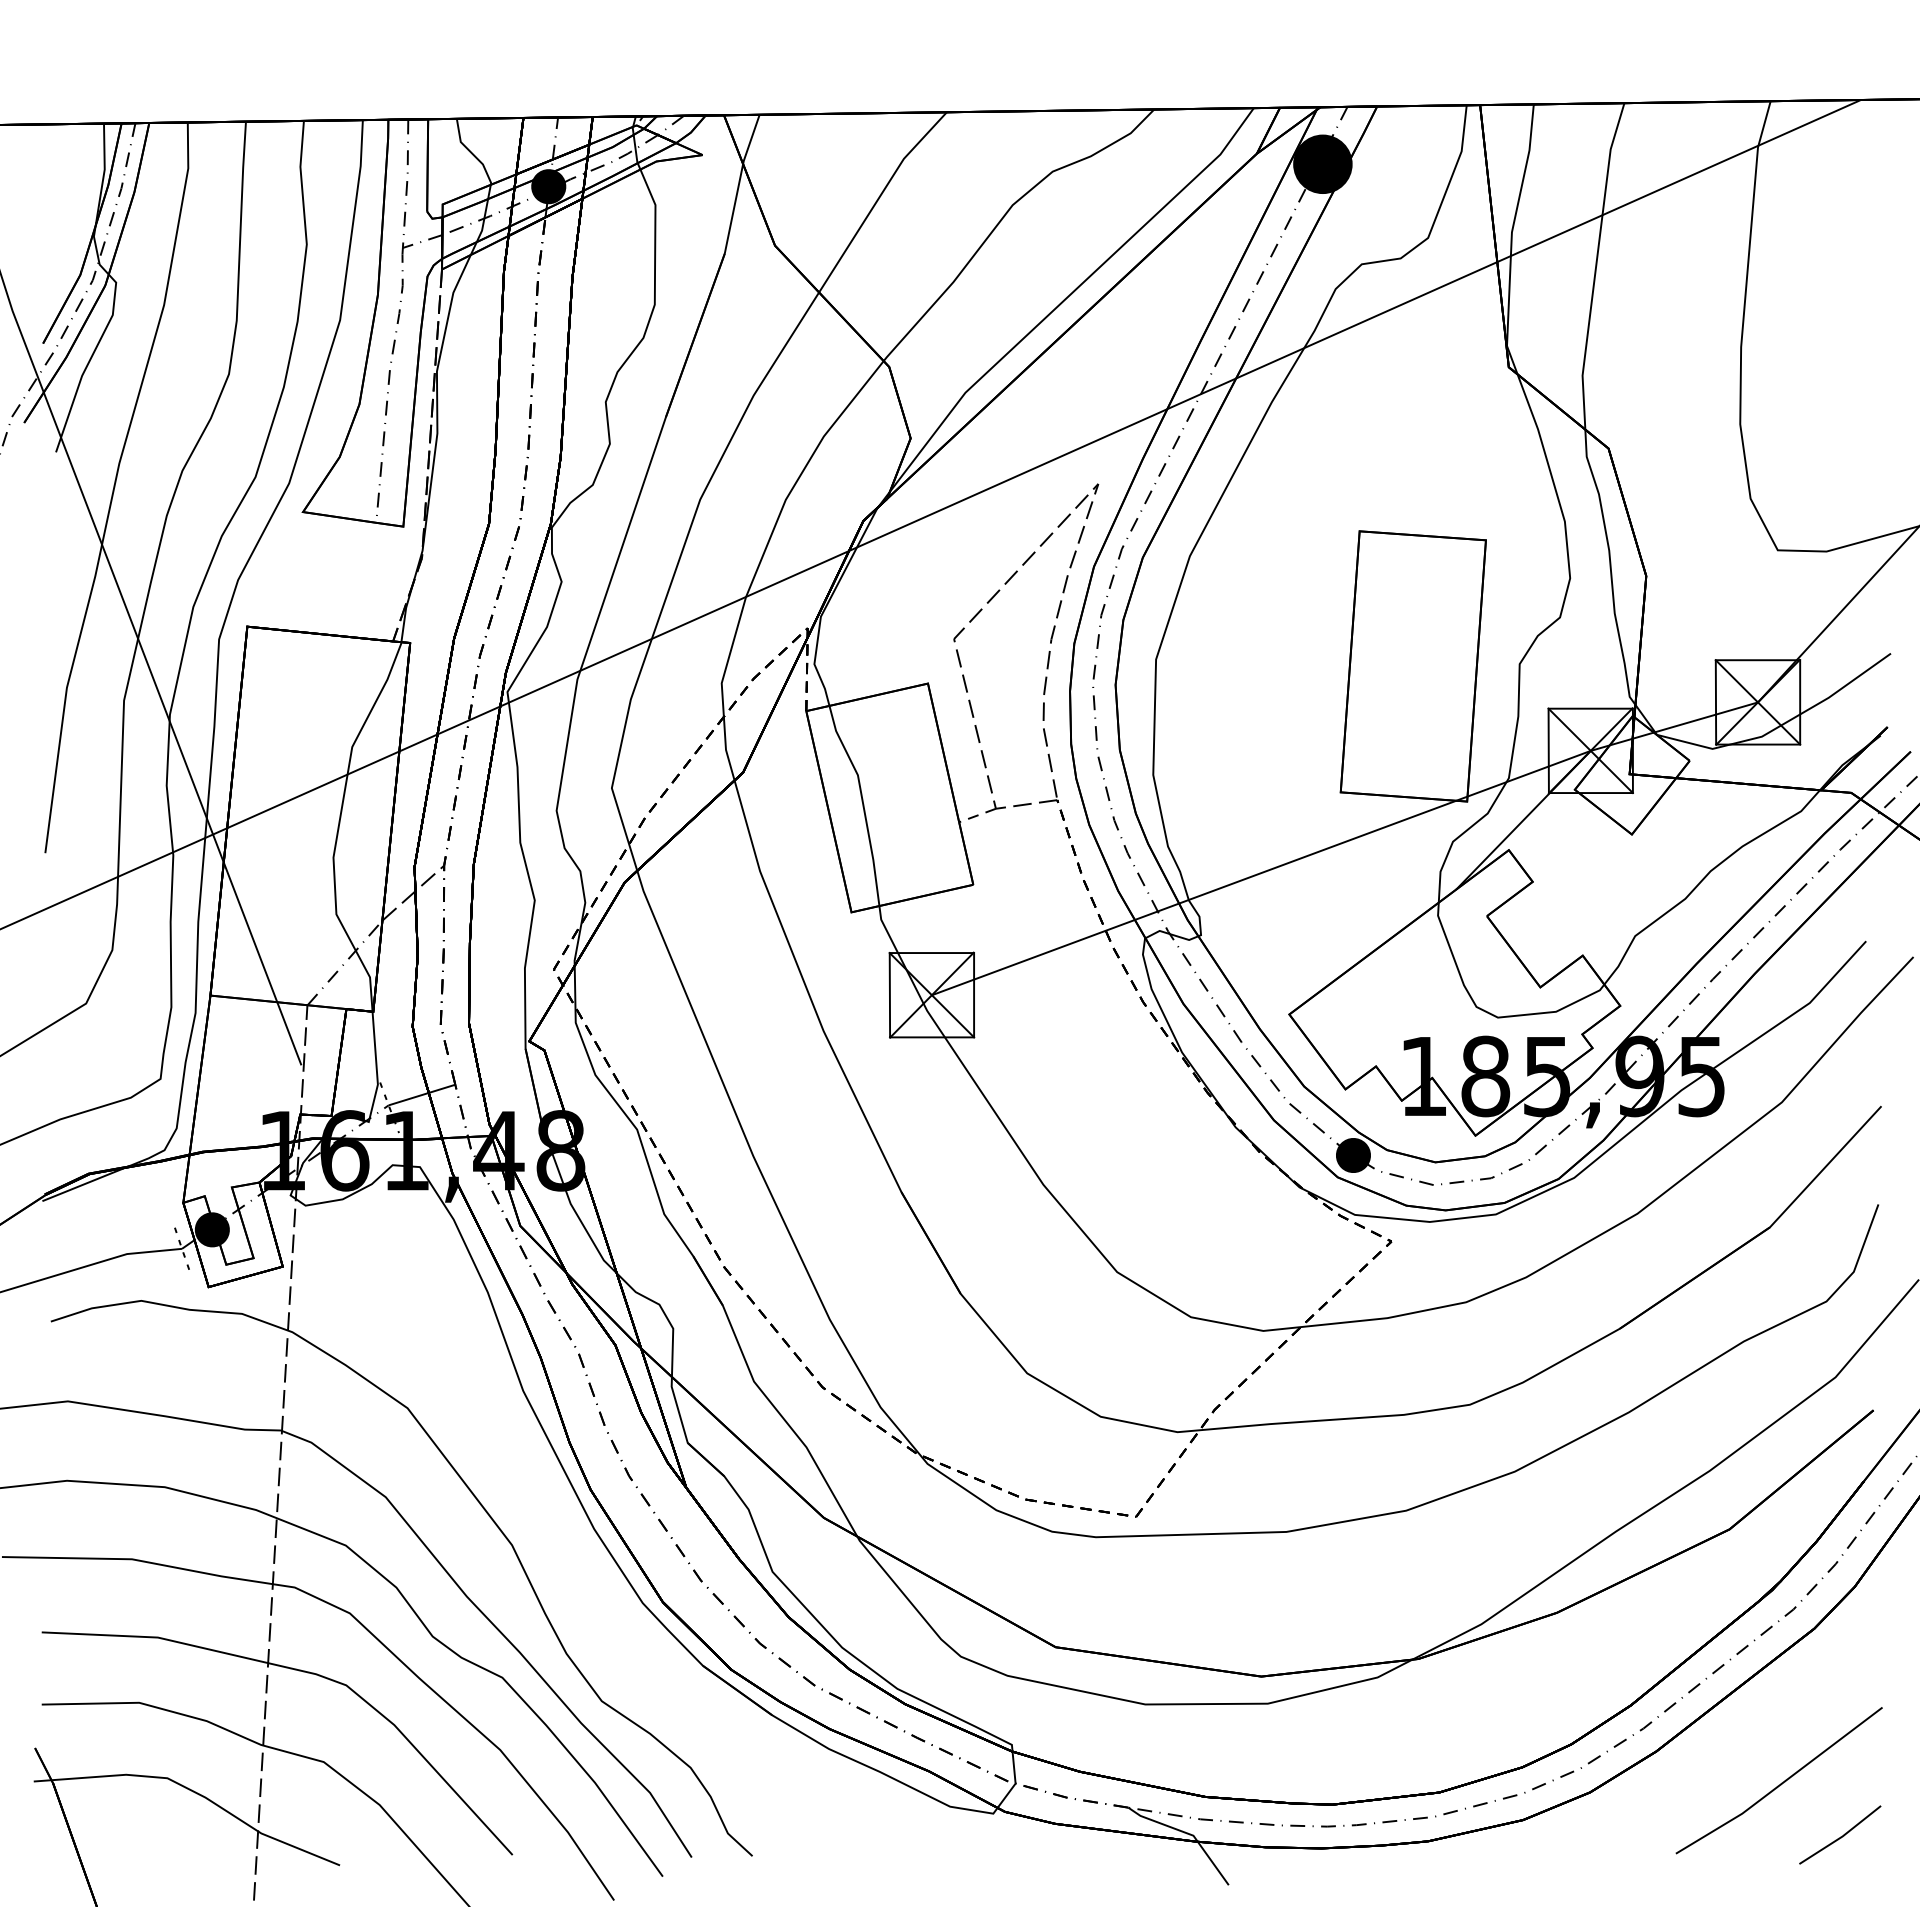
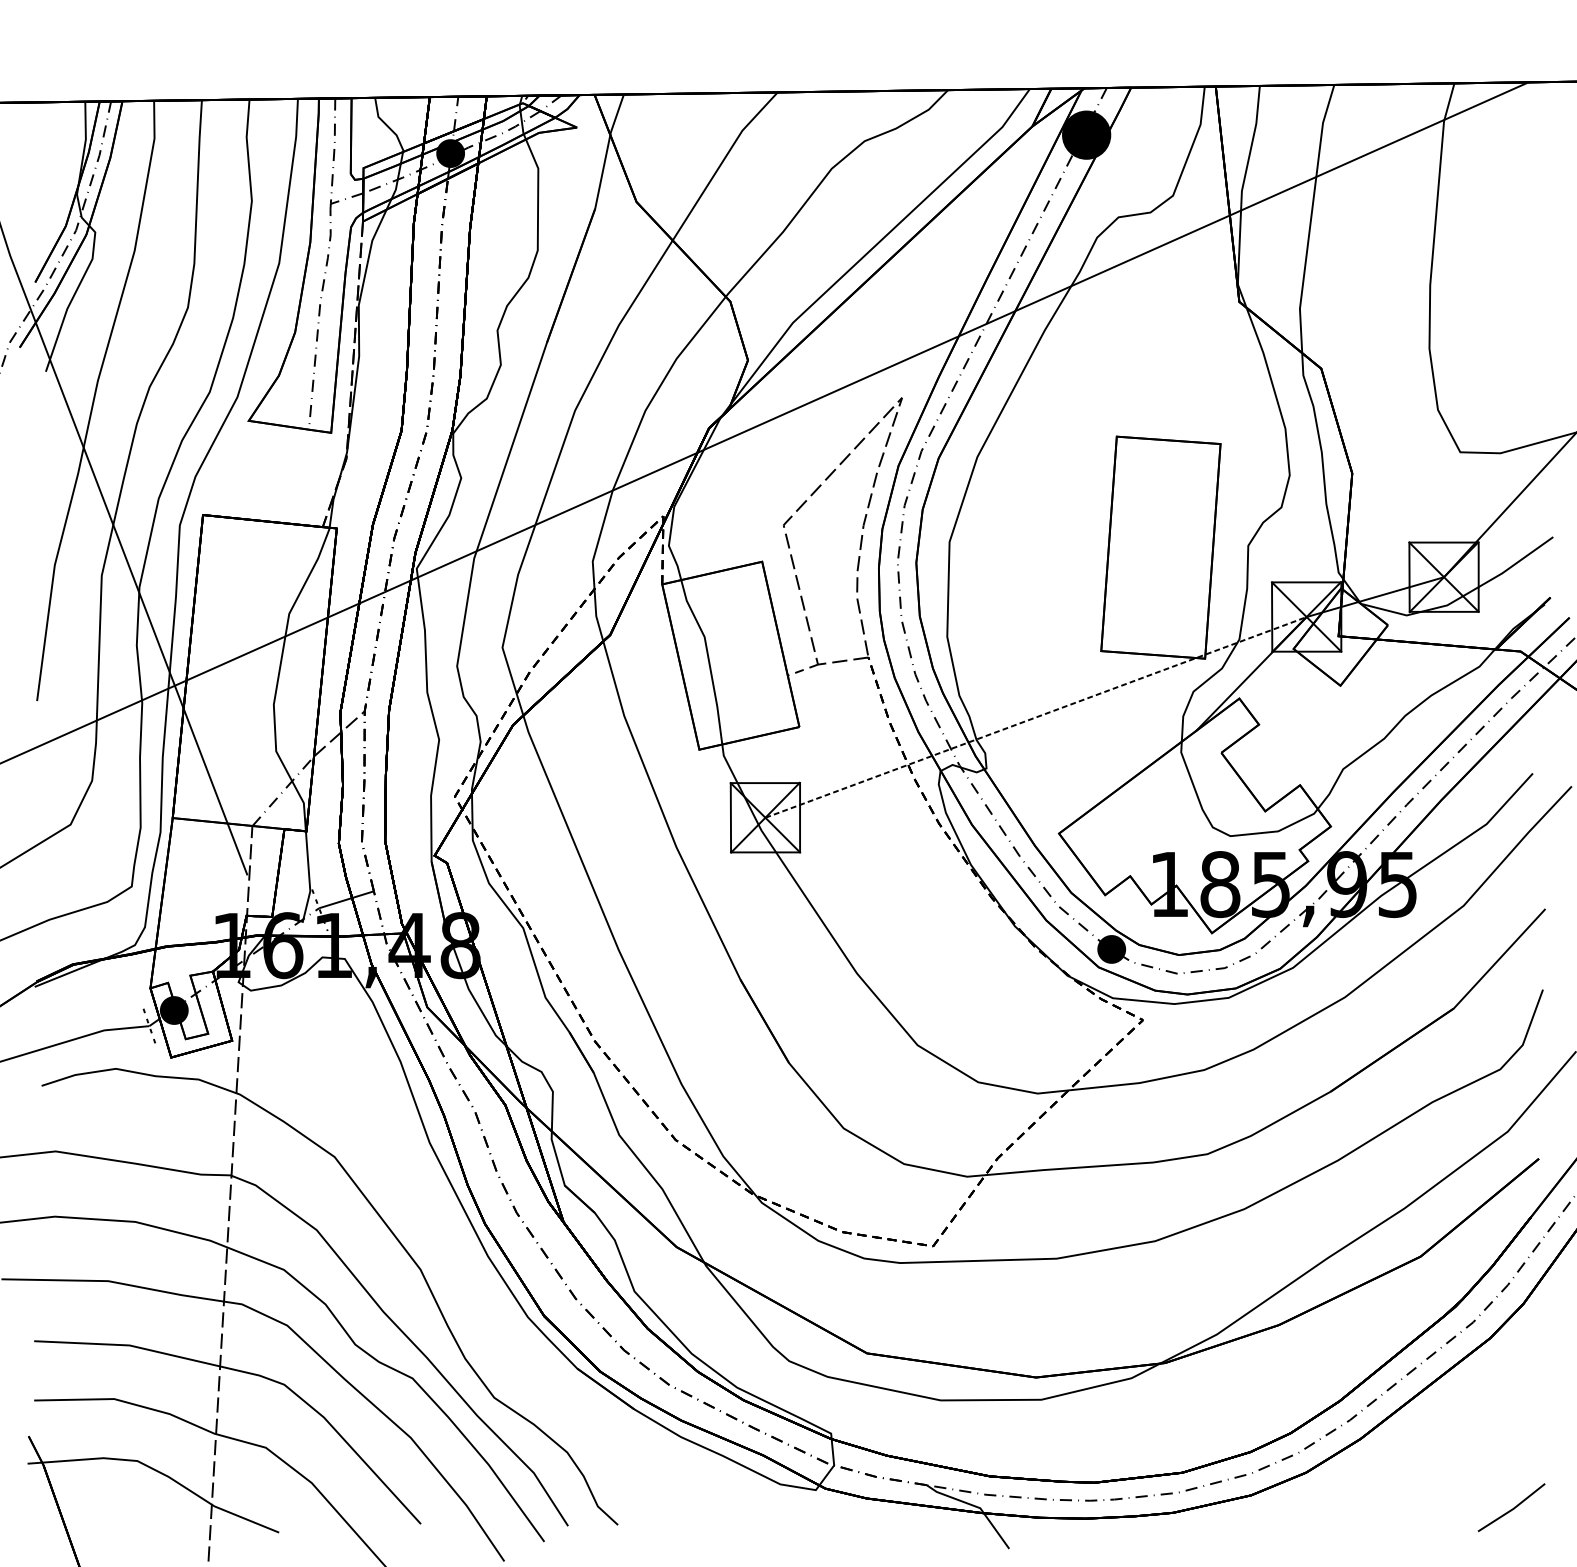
line: (1261, 872) -> (1036, 716), solid -> dashed
line: (1781, 1782) -> (1463, 1464), removed

